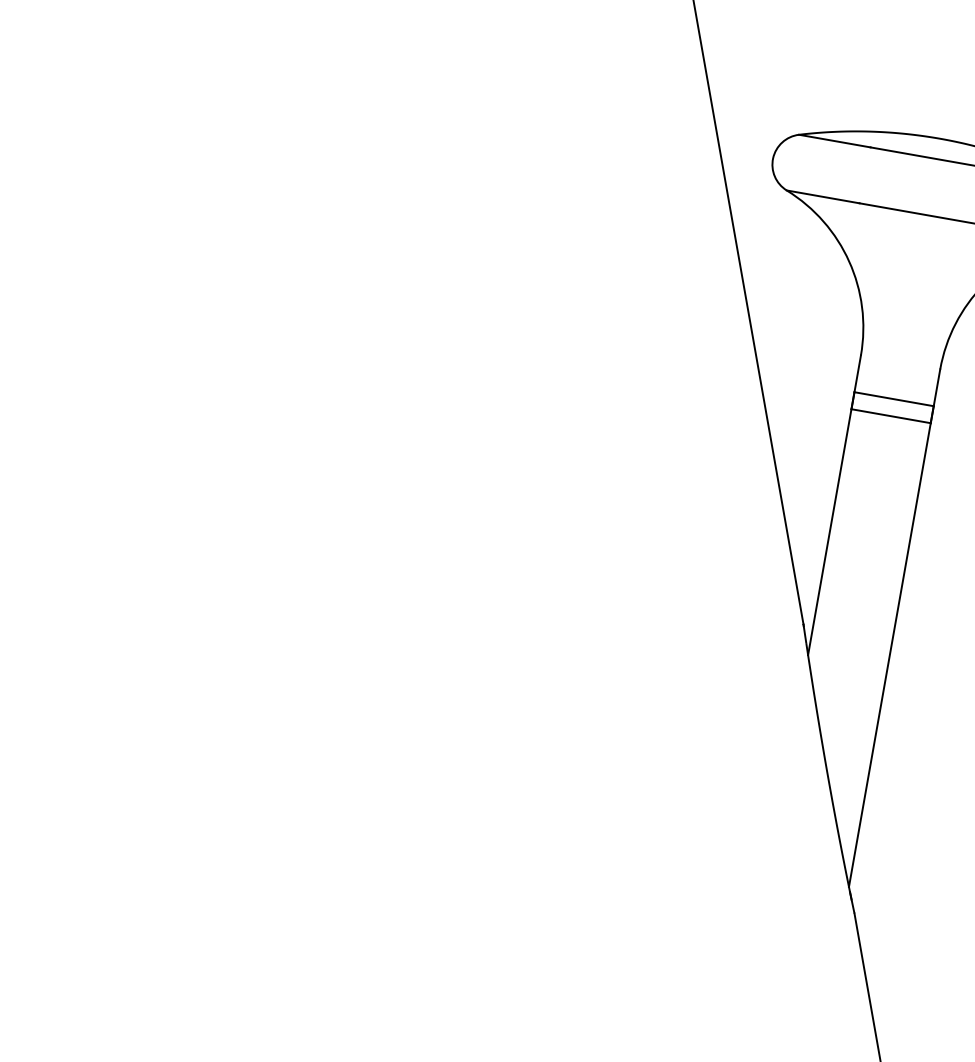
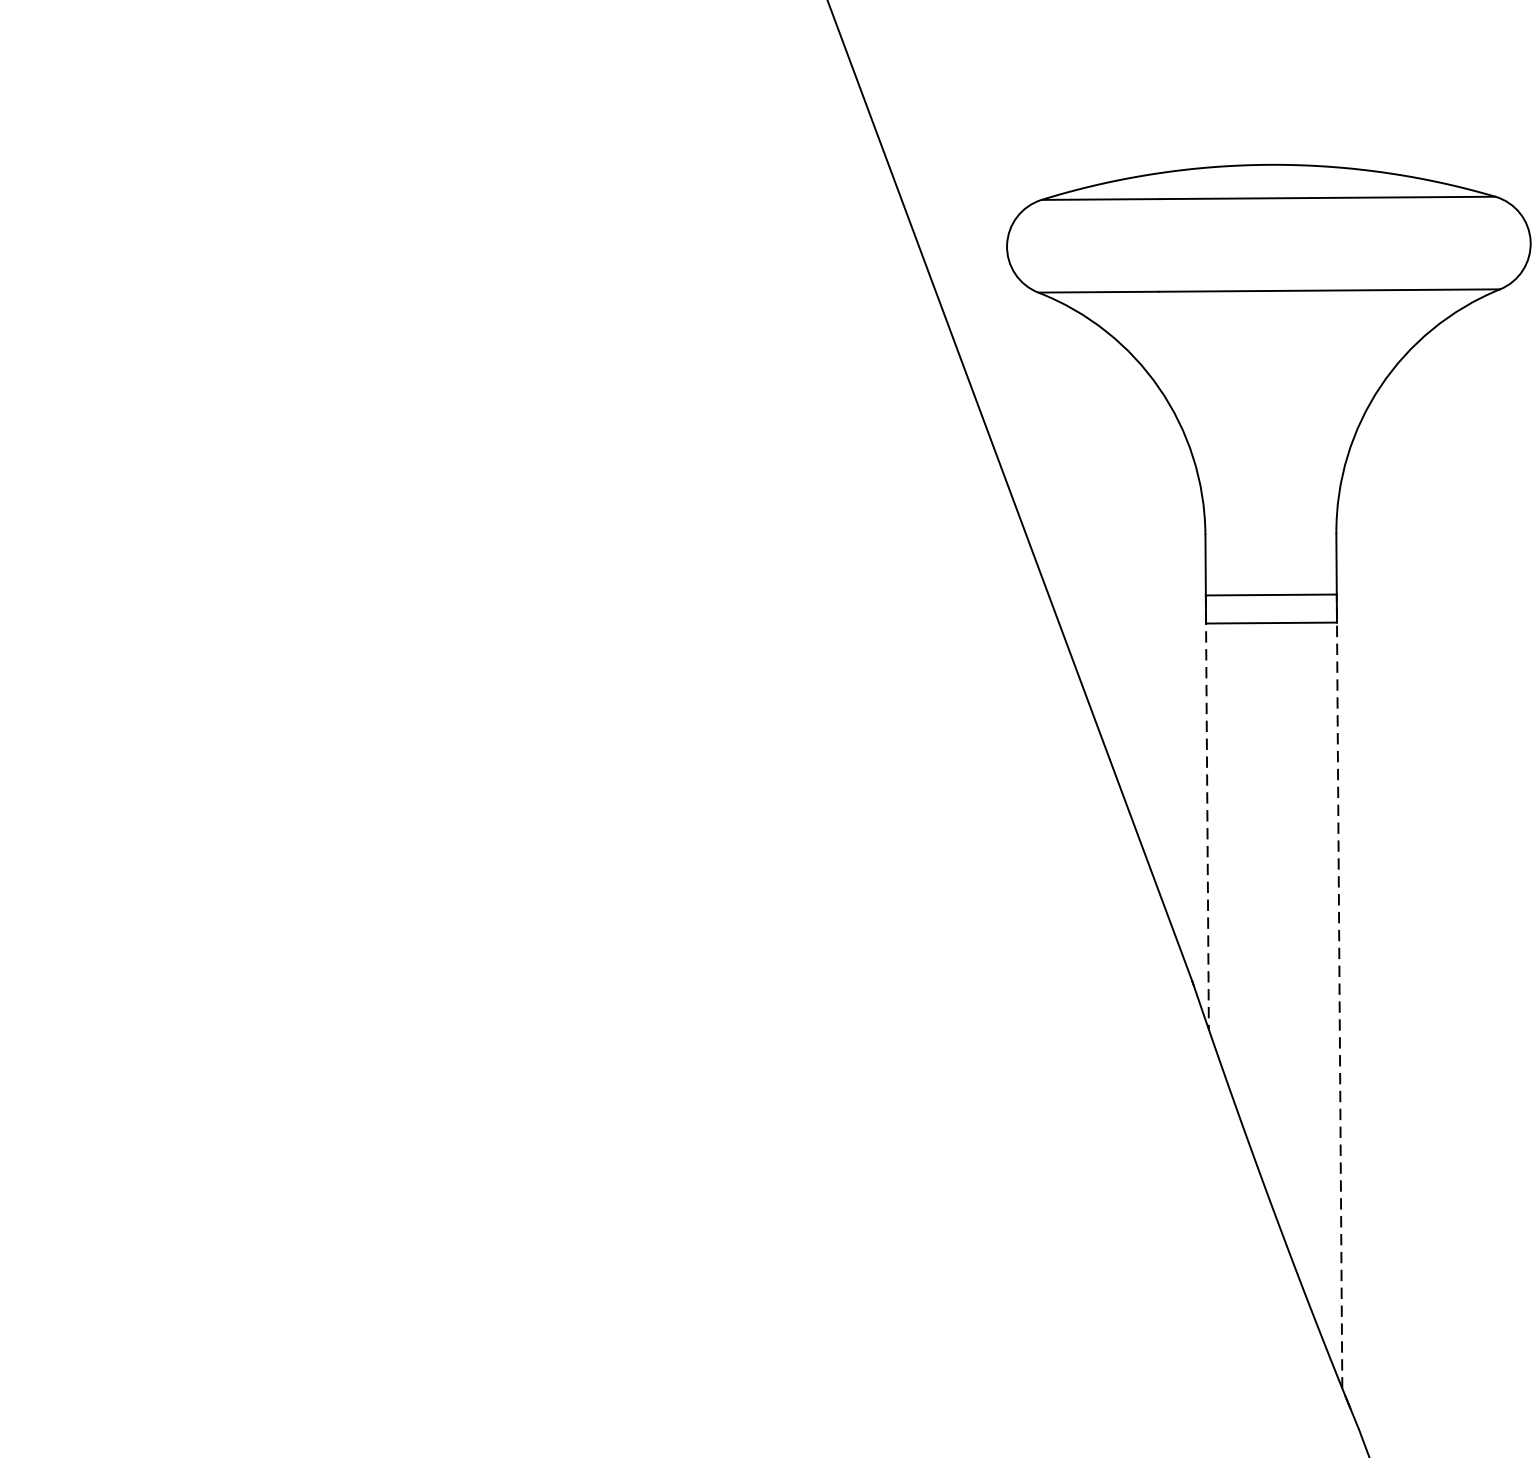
line: (831, 523) -> (1207, 812), solid -> dashed
line: (891, 646) -> (1339, 991), solid -> dashed

